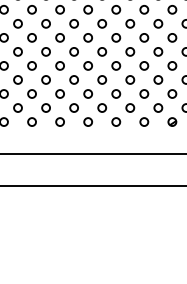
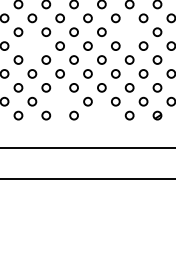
circle: (144, 37) -> (129, 31), removed
circle: (45, 51) -> (31, 45), removed
circle: (73, 107) -> (59, 101), removed
circle: (116, 121) -> (102, 115), removed

